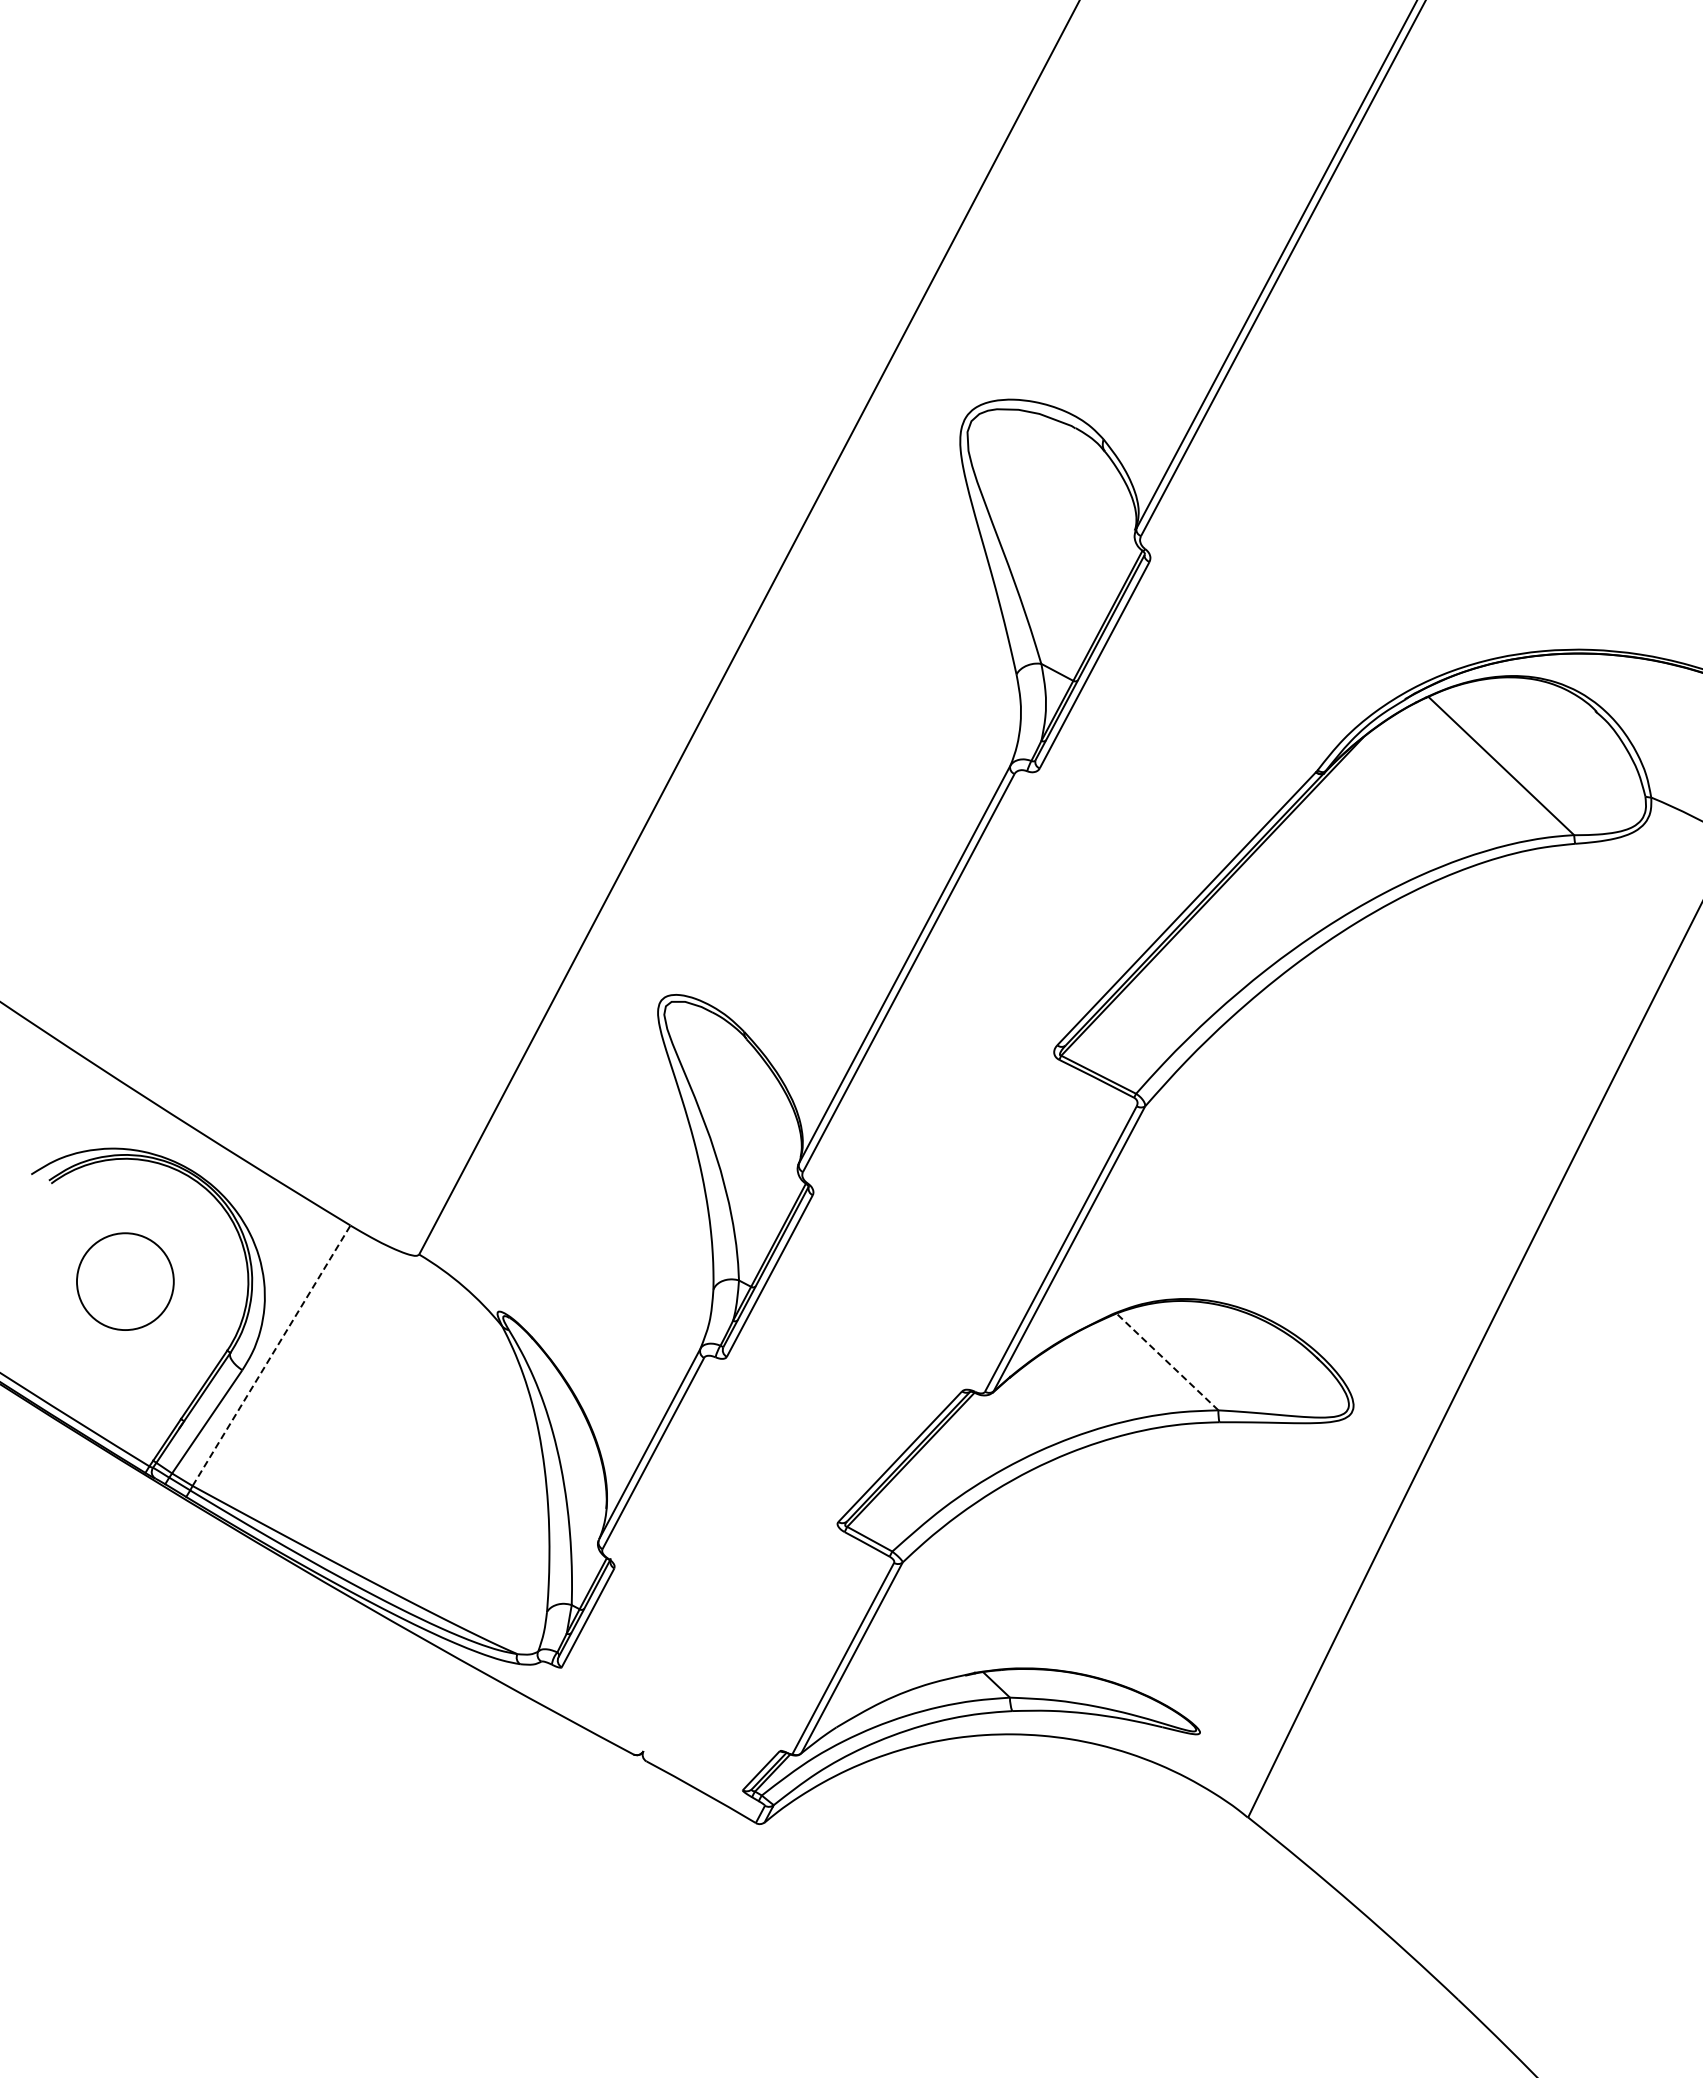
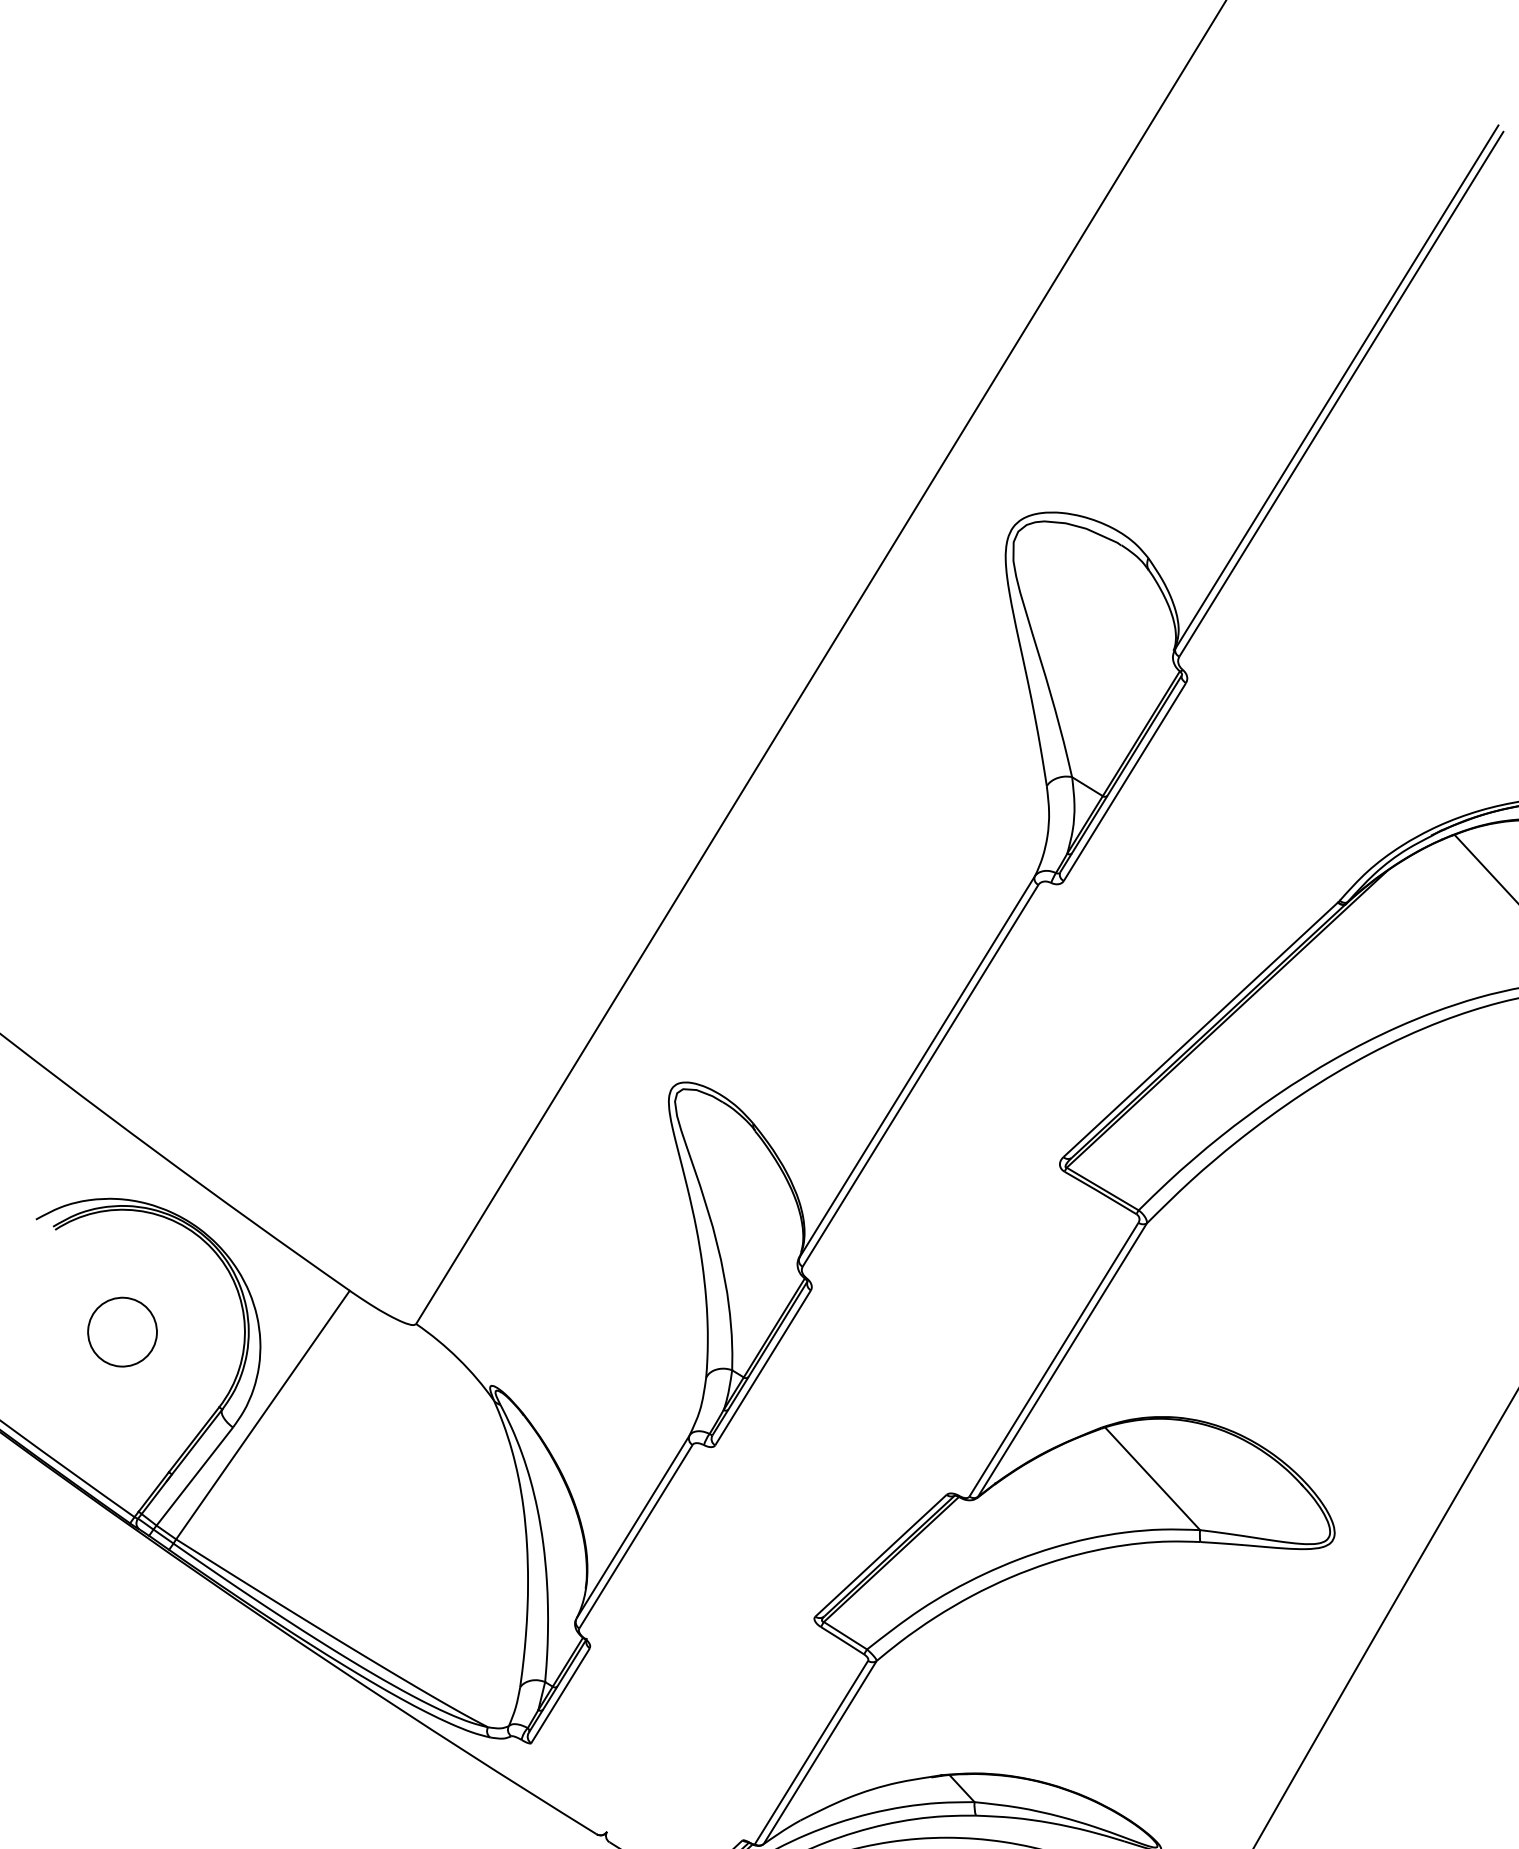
circle: (125, 1281) -> (122, 1331), size x0.71
line: (271, 1355) -> (262, 1414), dashed -> solid
line: (1167, 1361) -> (1152, 1478), dashed -> solid

